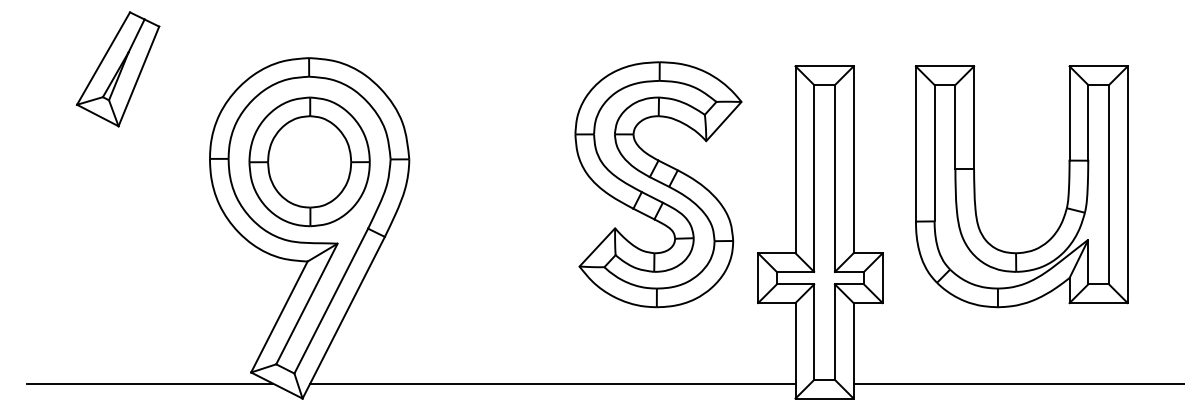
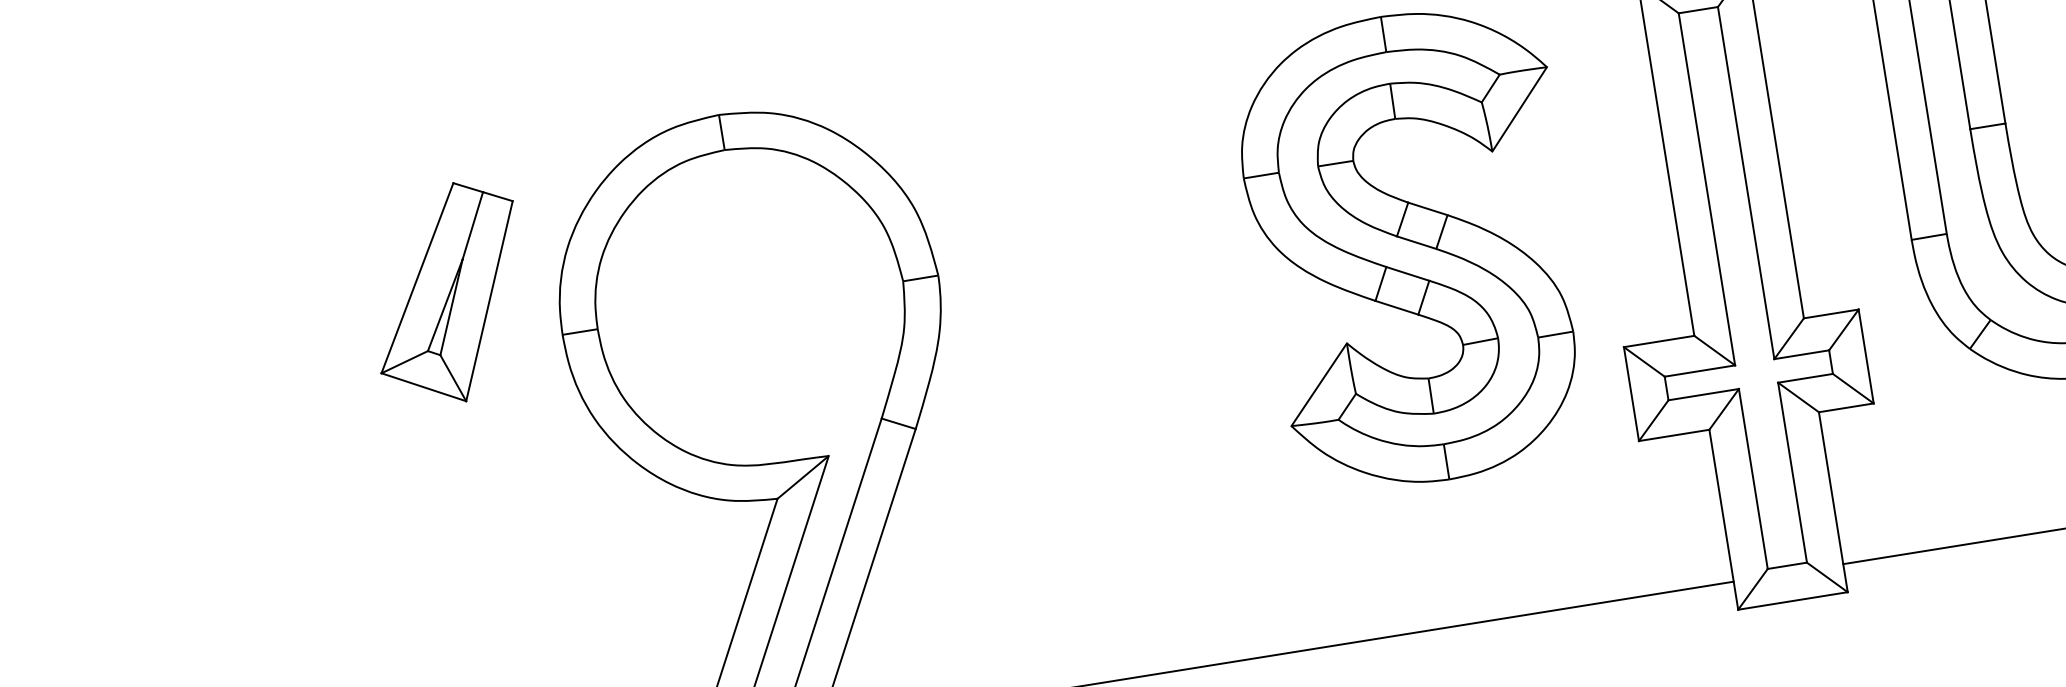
part: (118, 69) -> (448, 294), moved
part: (309, 161) -> (750, 309), removed

